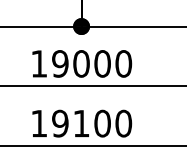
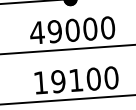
text: (38, 63) -> (36, 32), 19000 -> 49000

